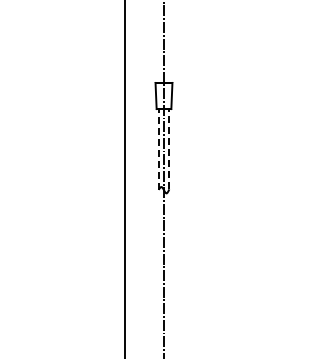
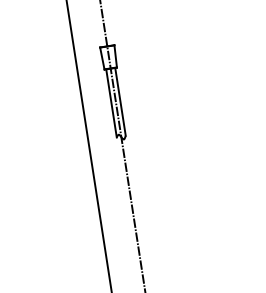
line: (169, 148) -> (120, 101), dashed -> solid
line: (158, 149) -> (111, 103), dashed -> solid

